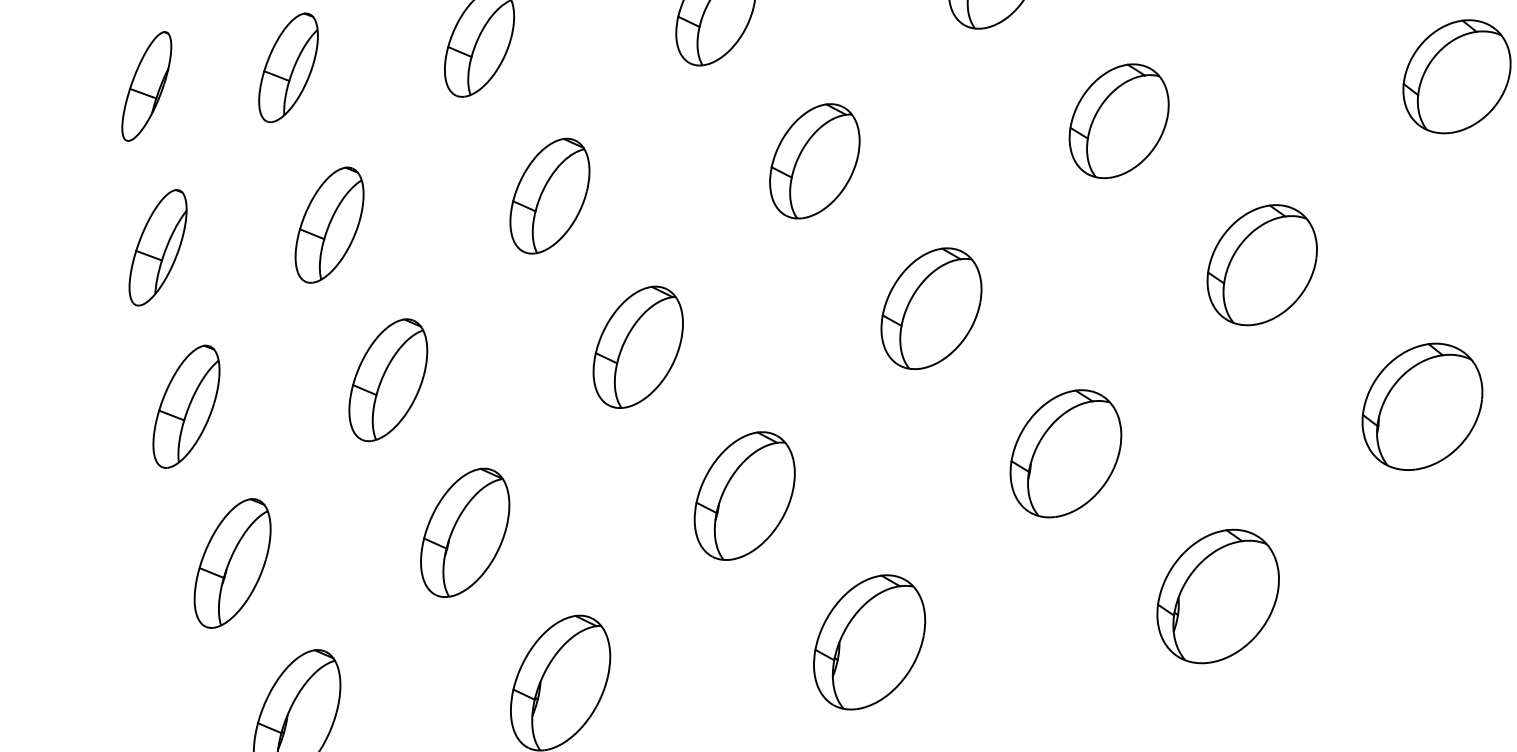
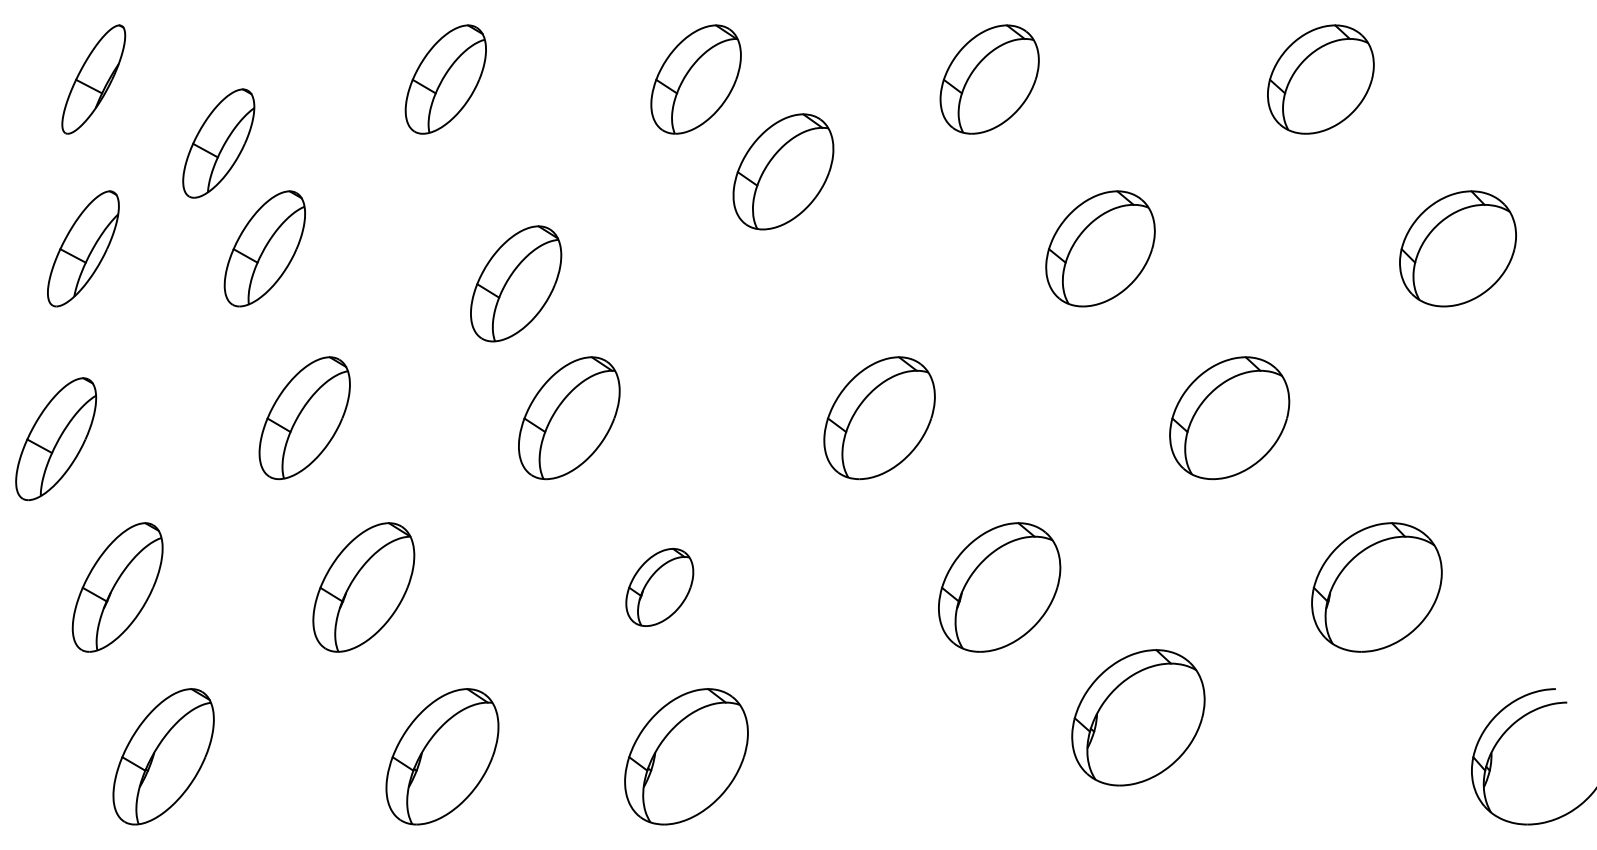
part: (288, 67) -> (218, 143), moved
part: (814, 160) -> (783, 171), moved
part: (550, 195) -> (516, 283), moved
part: (186, 407) -> (56, 439), moved
part: (744, 496) -> (659, 587), size x0.6
part: (1218, 596) -> (1138, 717), moved
part: (869, 642) -> (686, 756), moved

